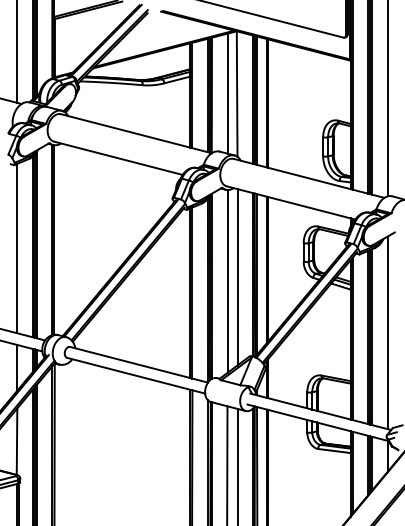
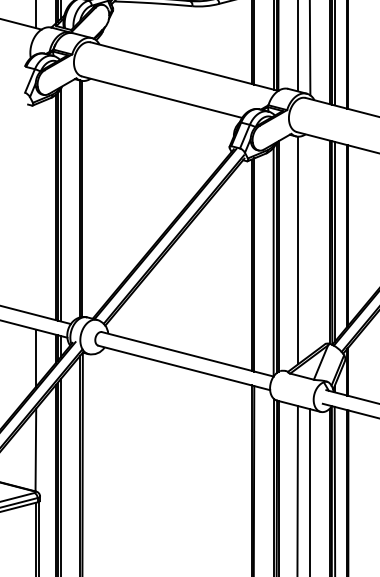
line: (17, 248) -> (36, 209), removed
line: (237, 277) -> (310, 245), removed

